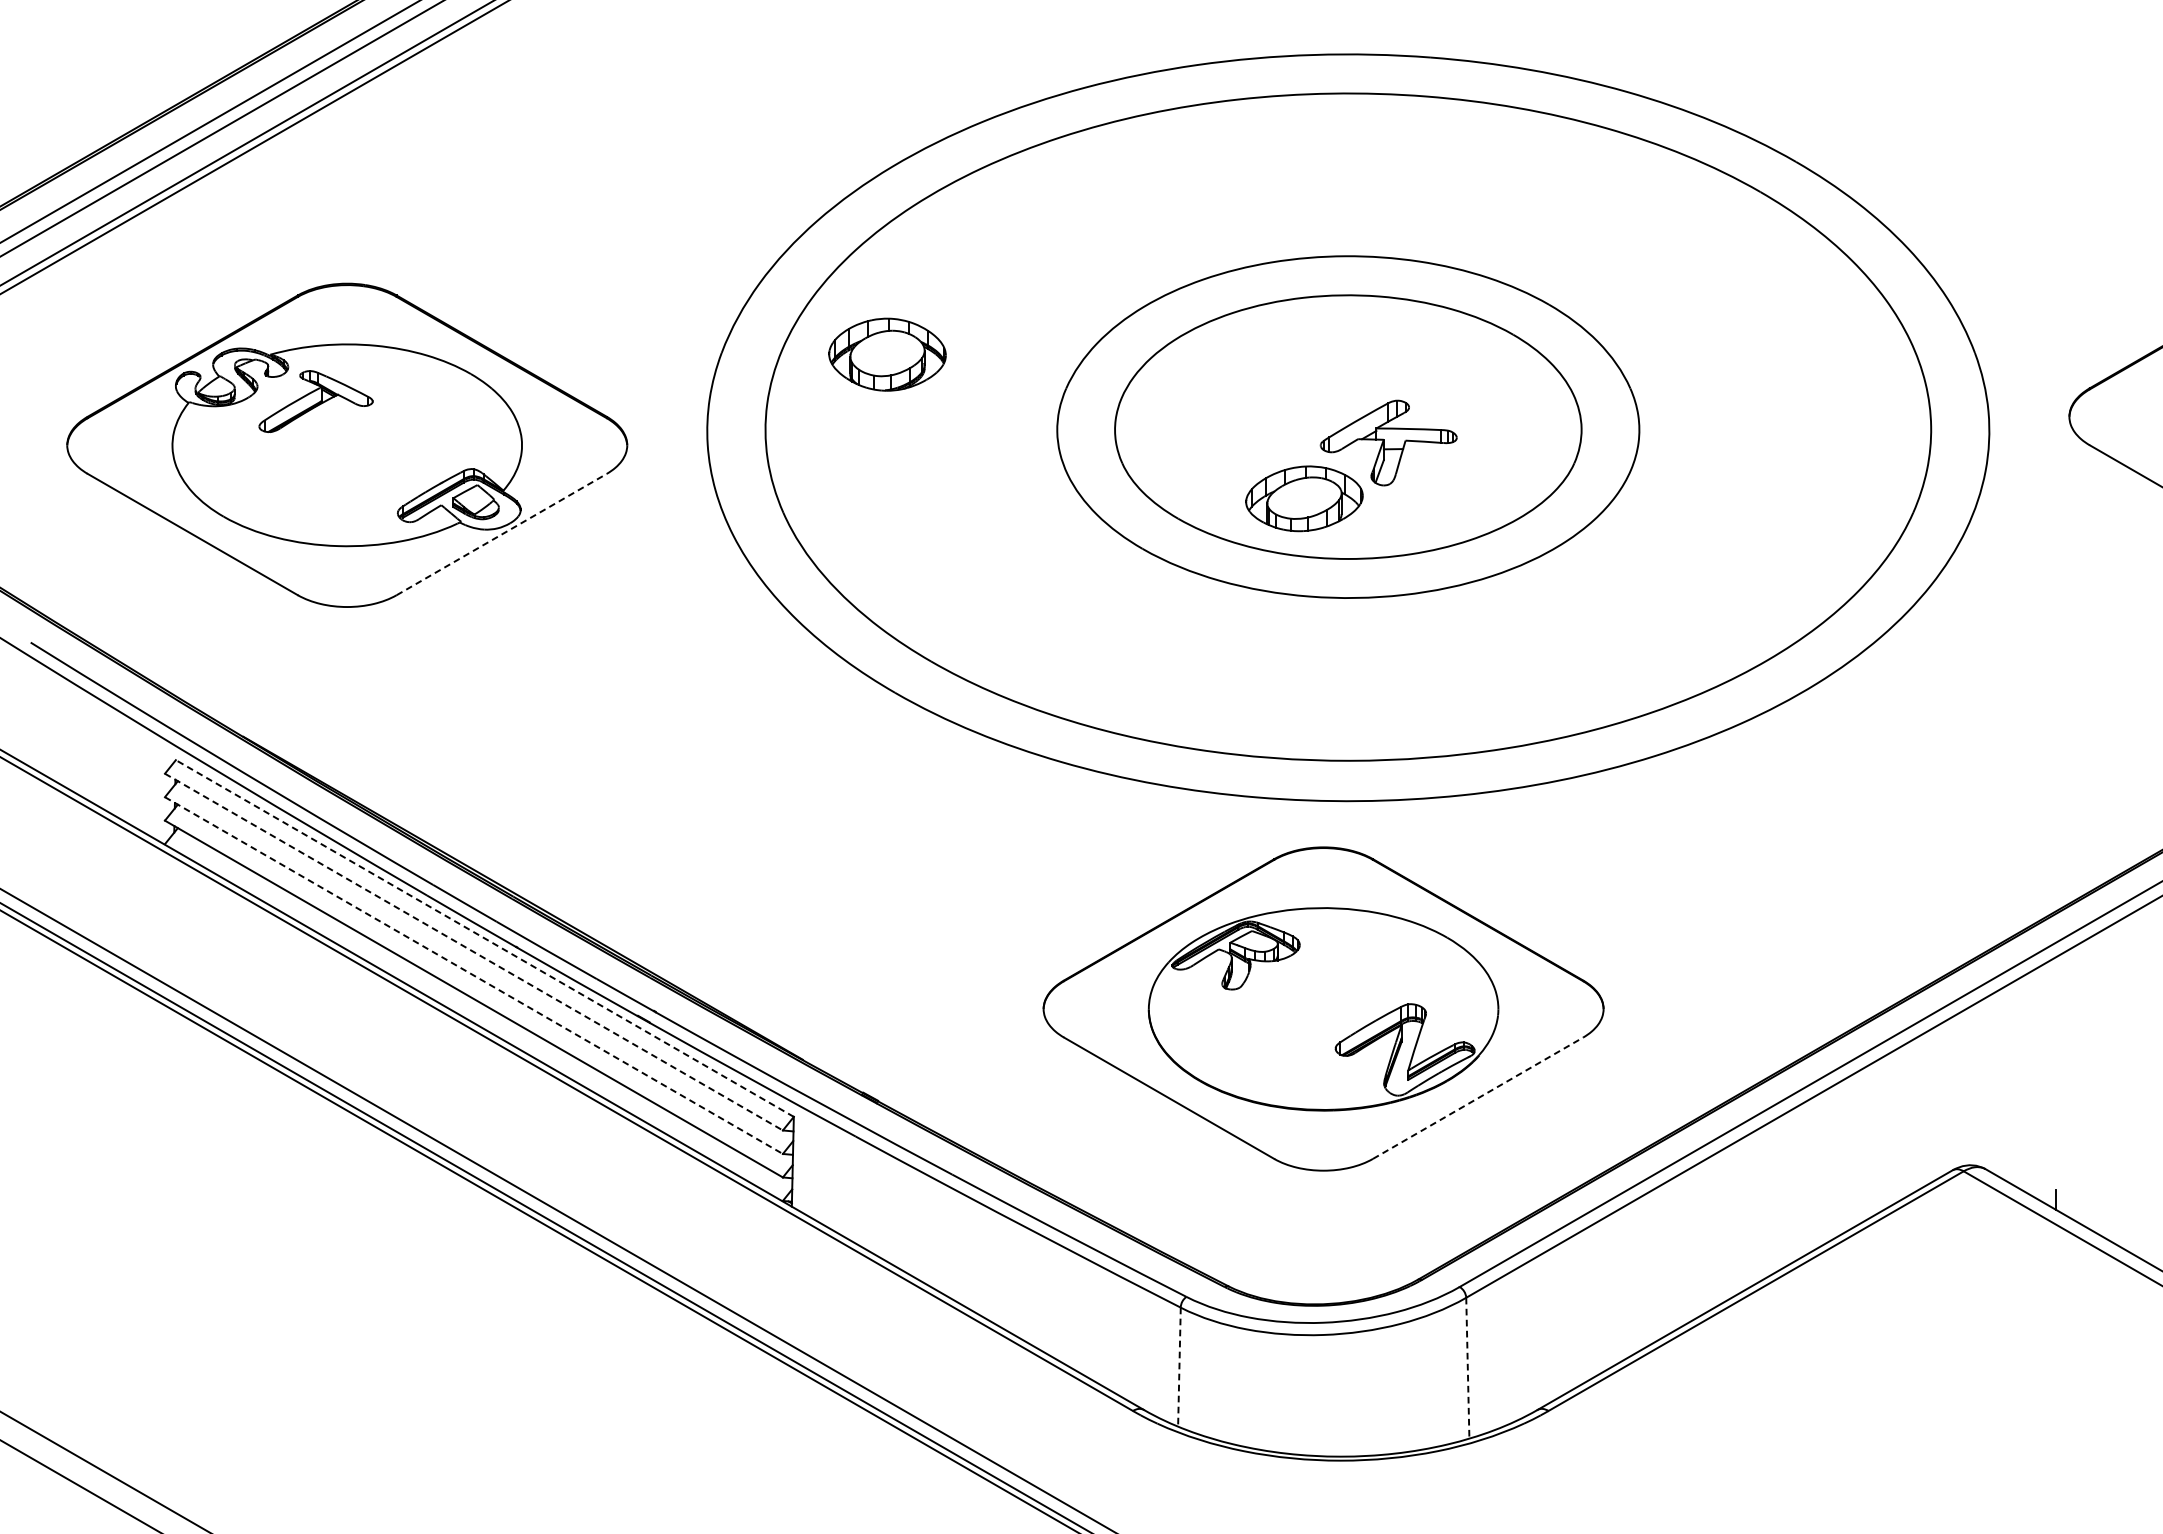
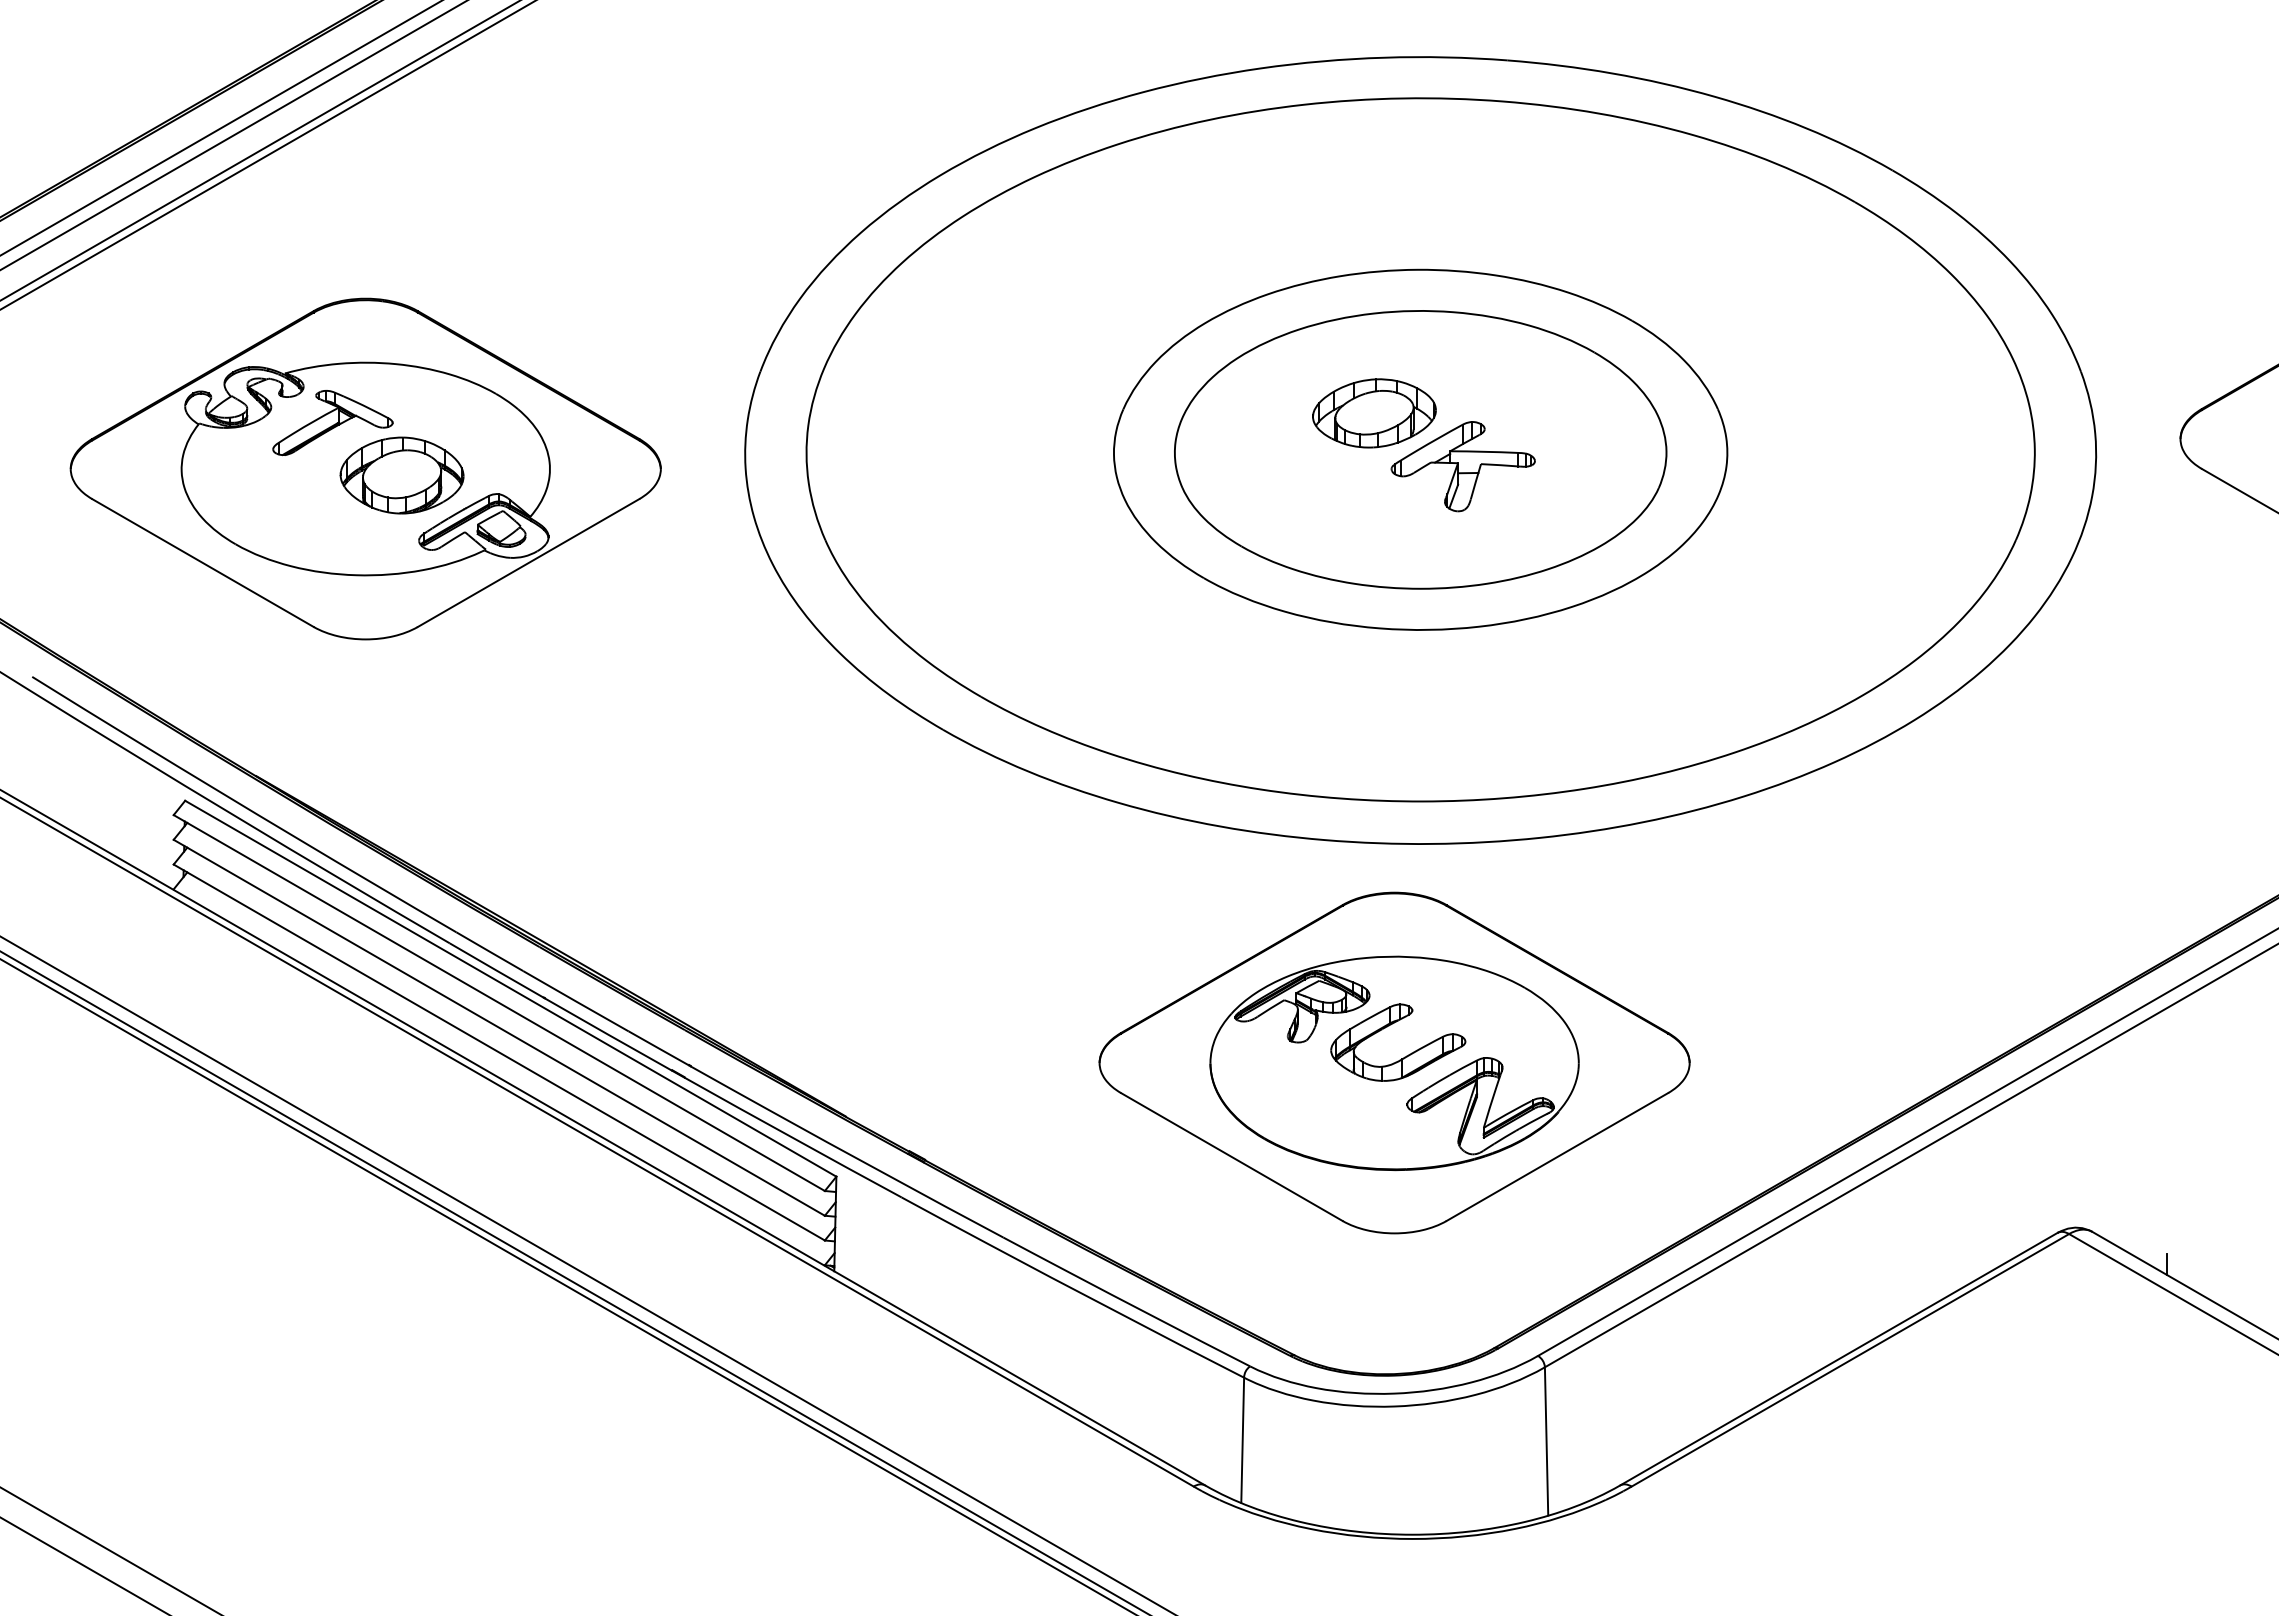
part: (886, 354) -> (401, 475), moved
part: (1304, 498) -> (1374, 413), moved
line: (501, 534) -> (528, 563), dashed -> solid
line: (484, 938) -> (510, 988), dashed -> solid
line: (474, 952) -> (499, 1003), dashed -> solid
line: (474, 975) -> (499, 1027), dashed -> solid
part: (1332, 1002) -> (1404, 1056), added
line: (1478, 1098) -> (1557, 1157), dashed -> solid
line: (1179, 1367) -> (1242, 1440), dashed -> solid
line: (1467, 1368) -> (1546, 1441), dashed -> solid

